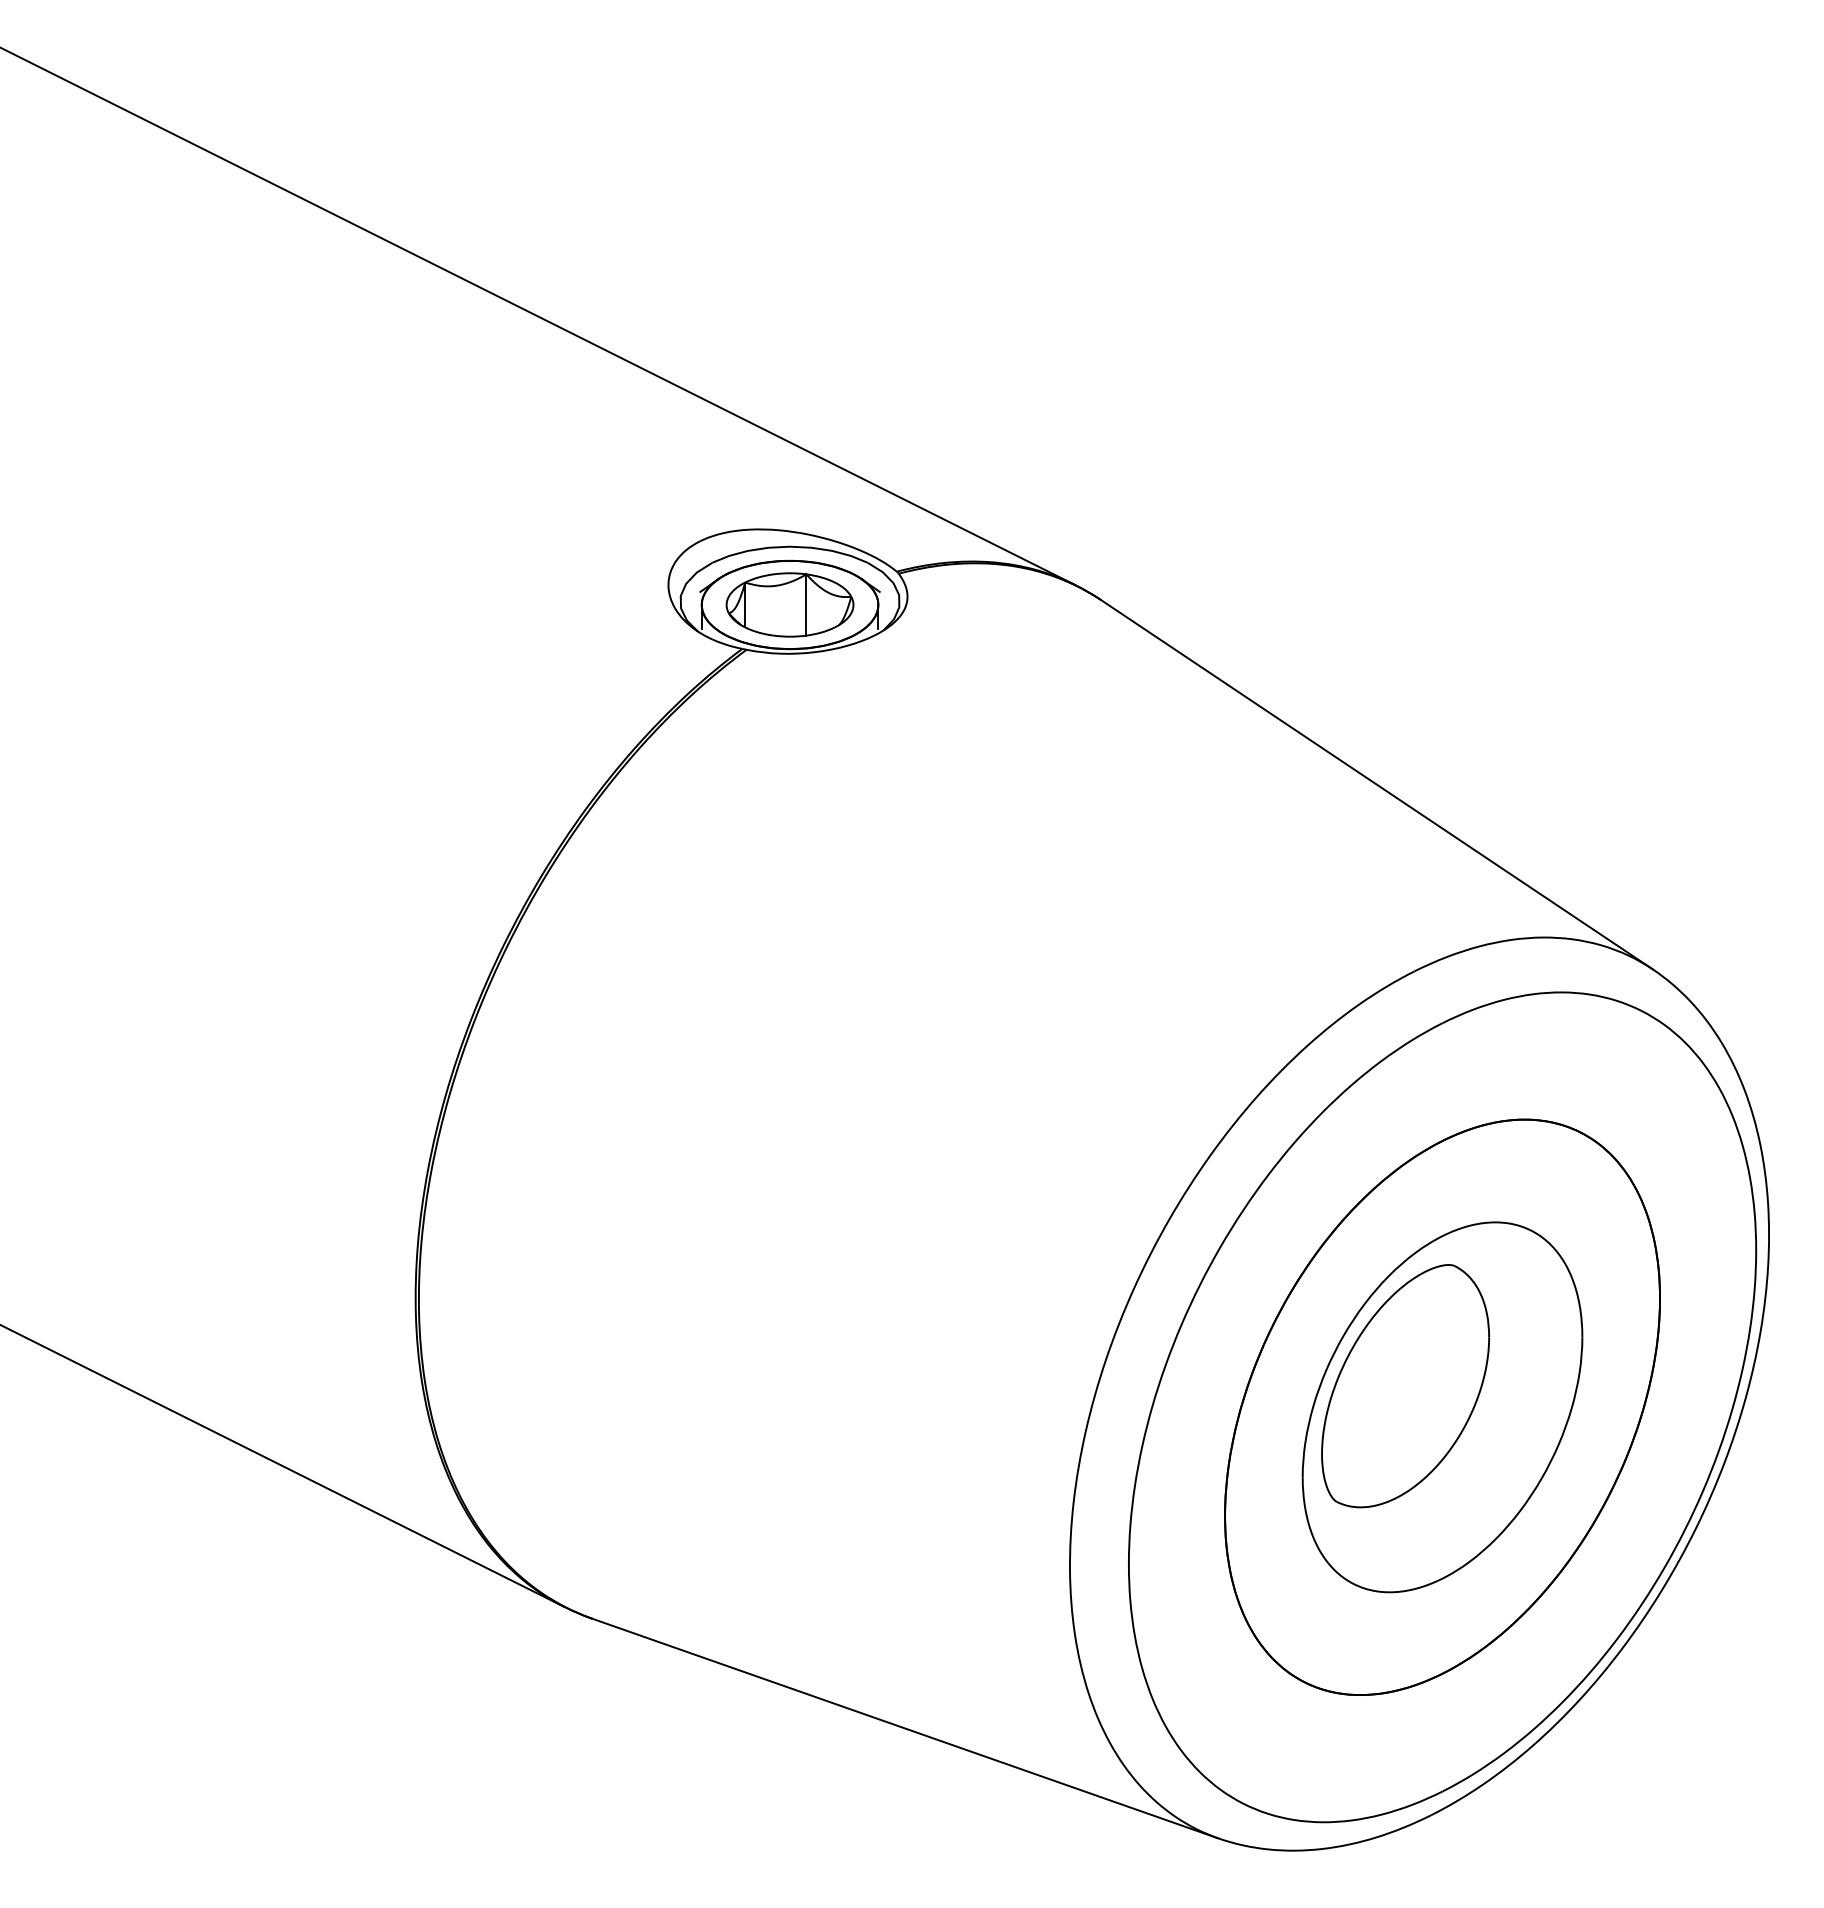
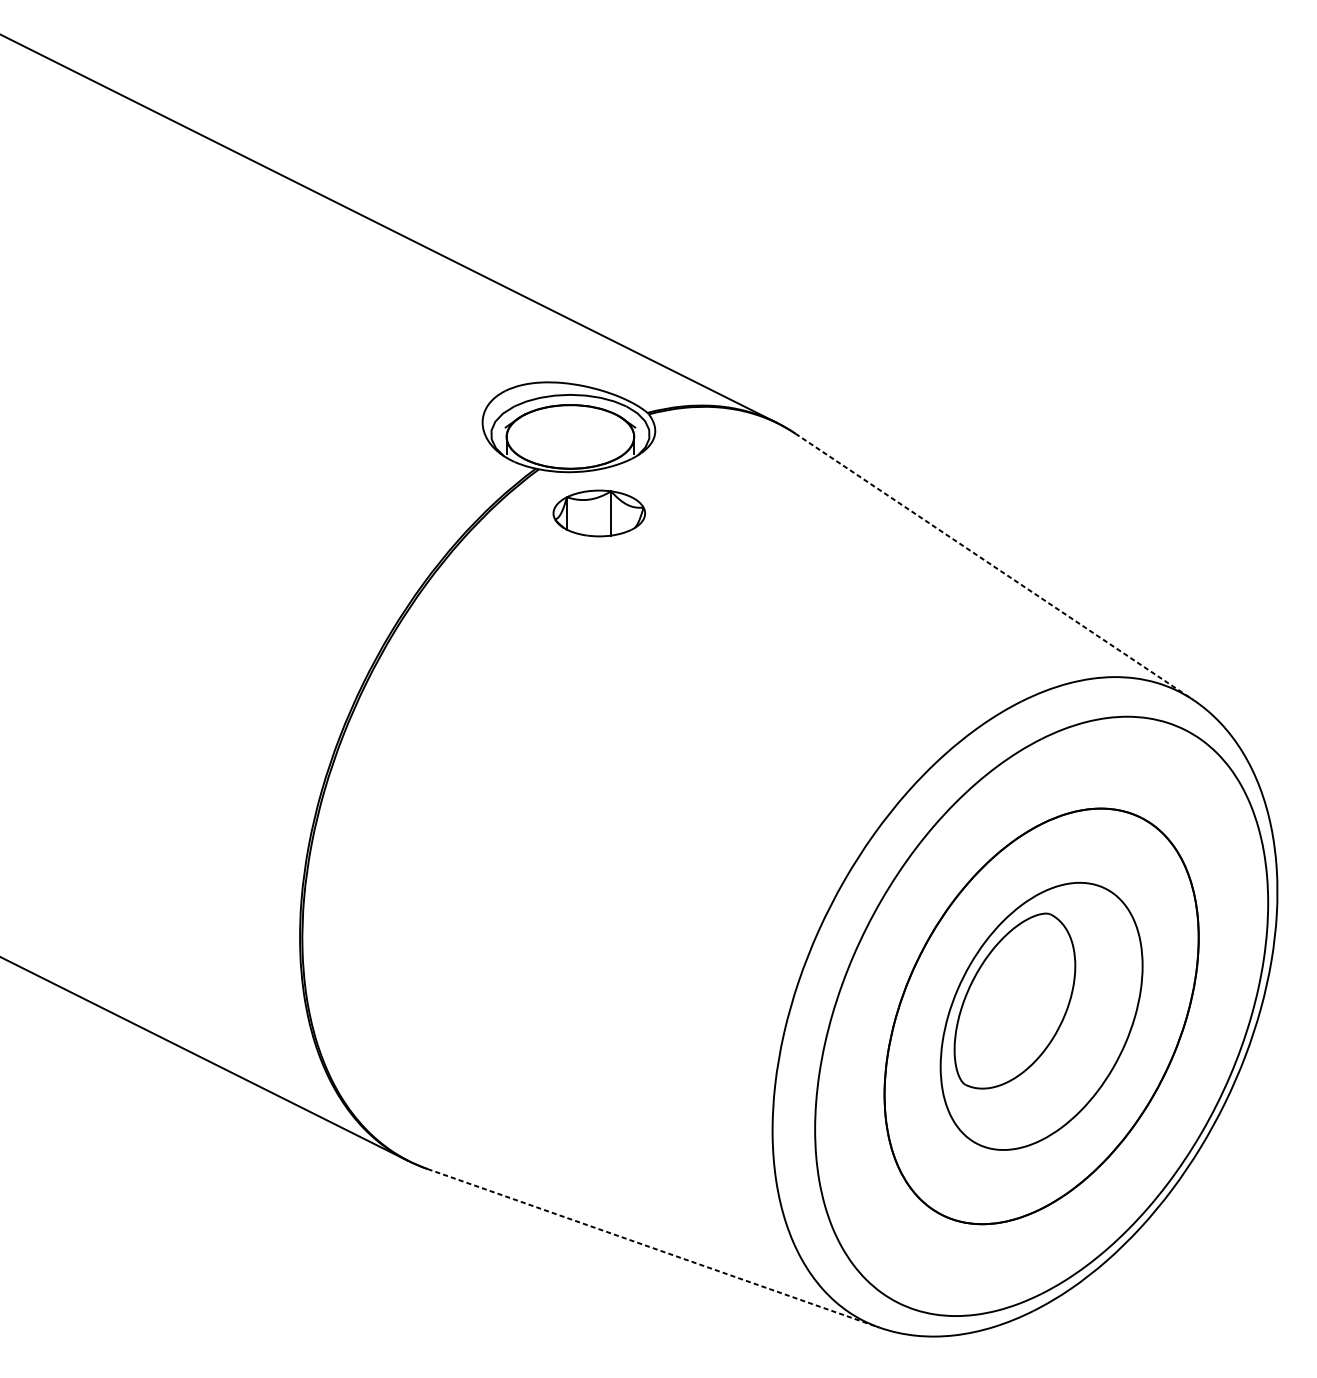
part: (789, 604) -> (598, 513), moved
line: (1377, 784) -> (994, 566), solid -> dashed
line: (905, 1728) -> (653, 1248), solid -> dashed

